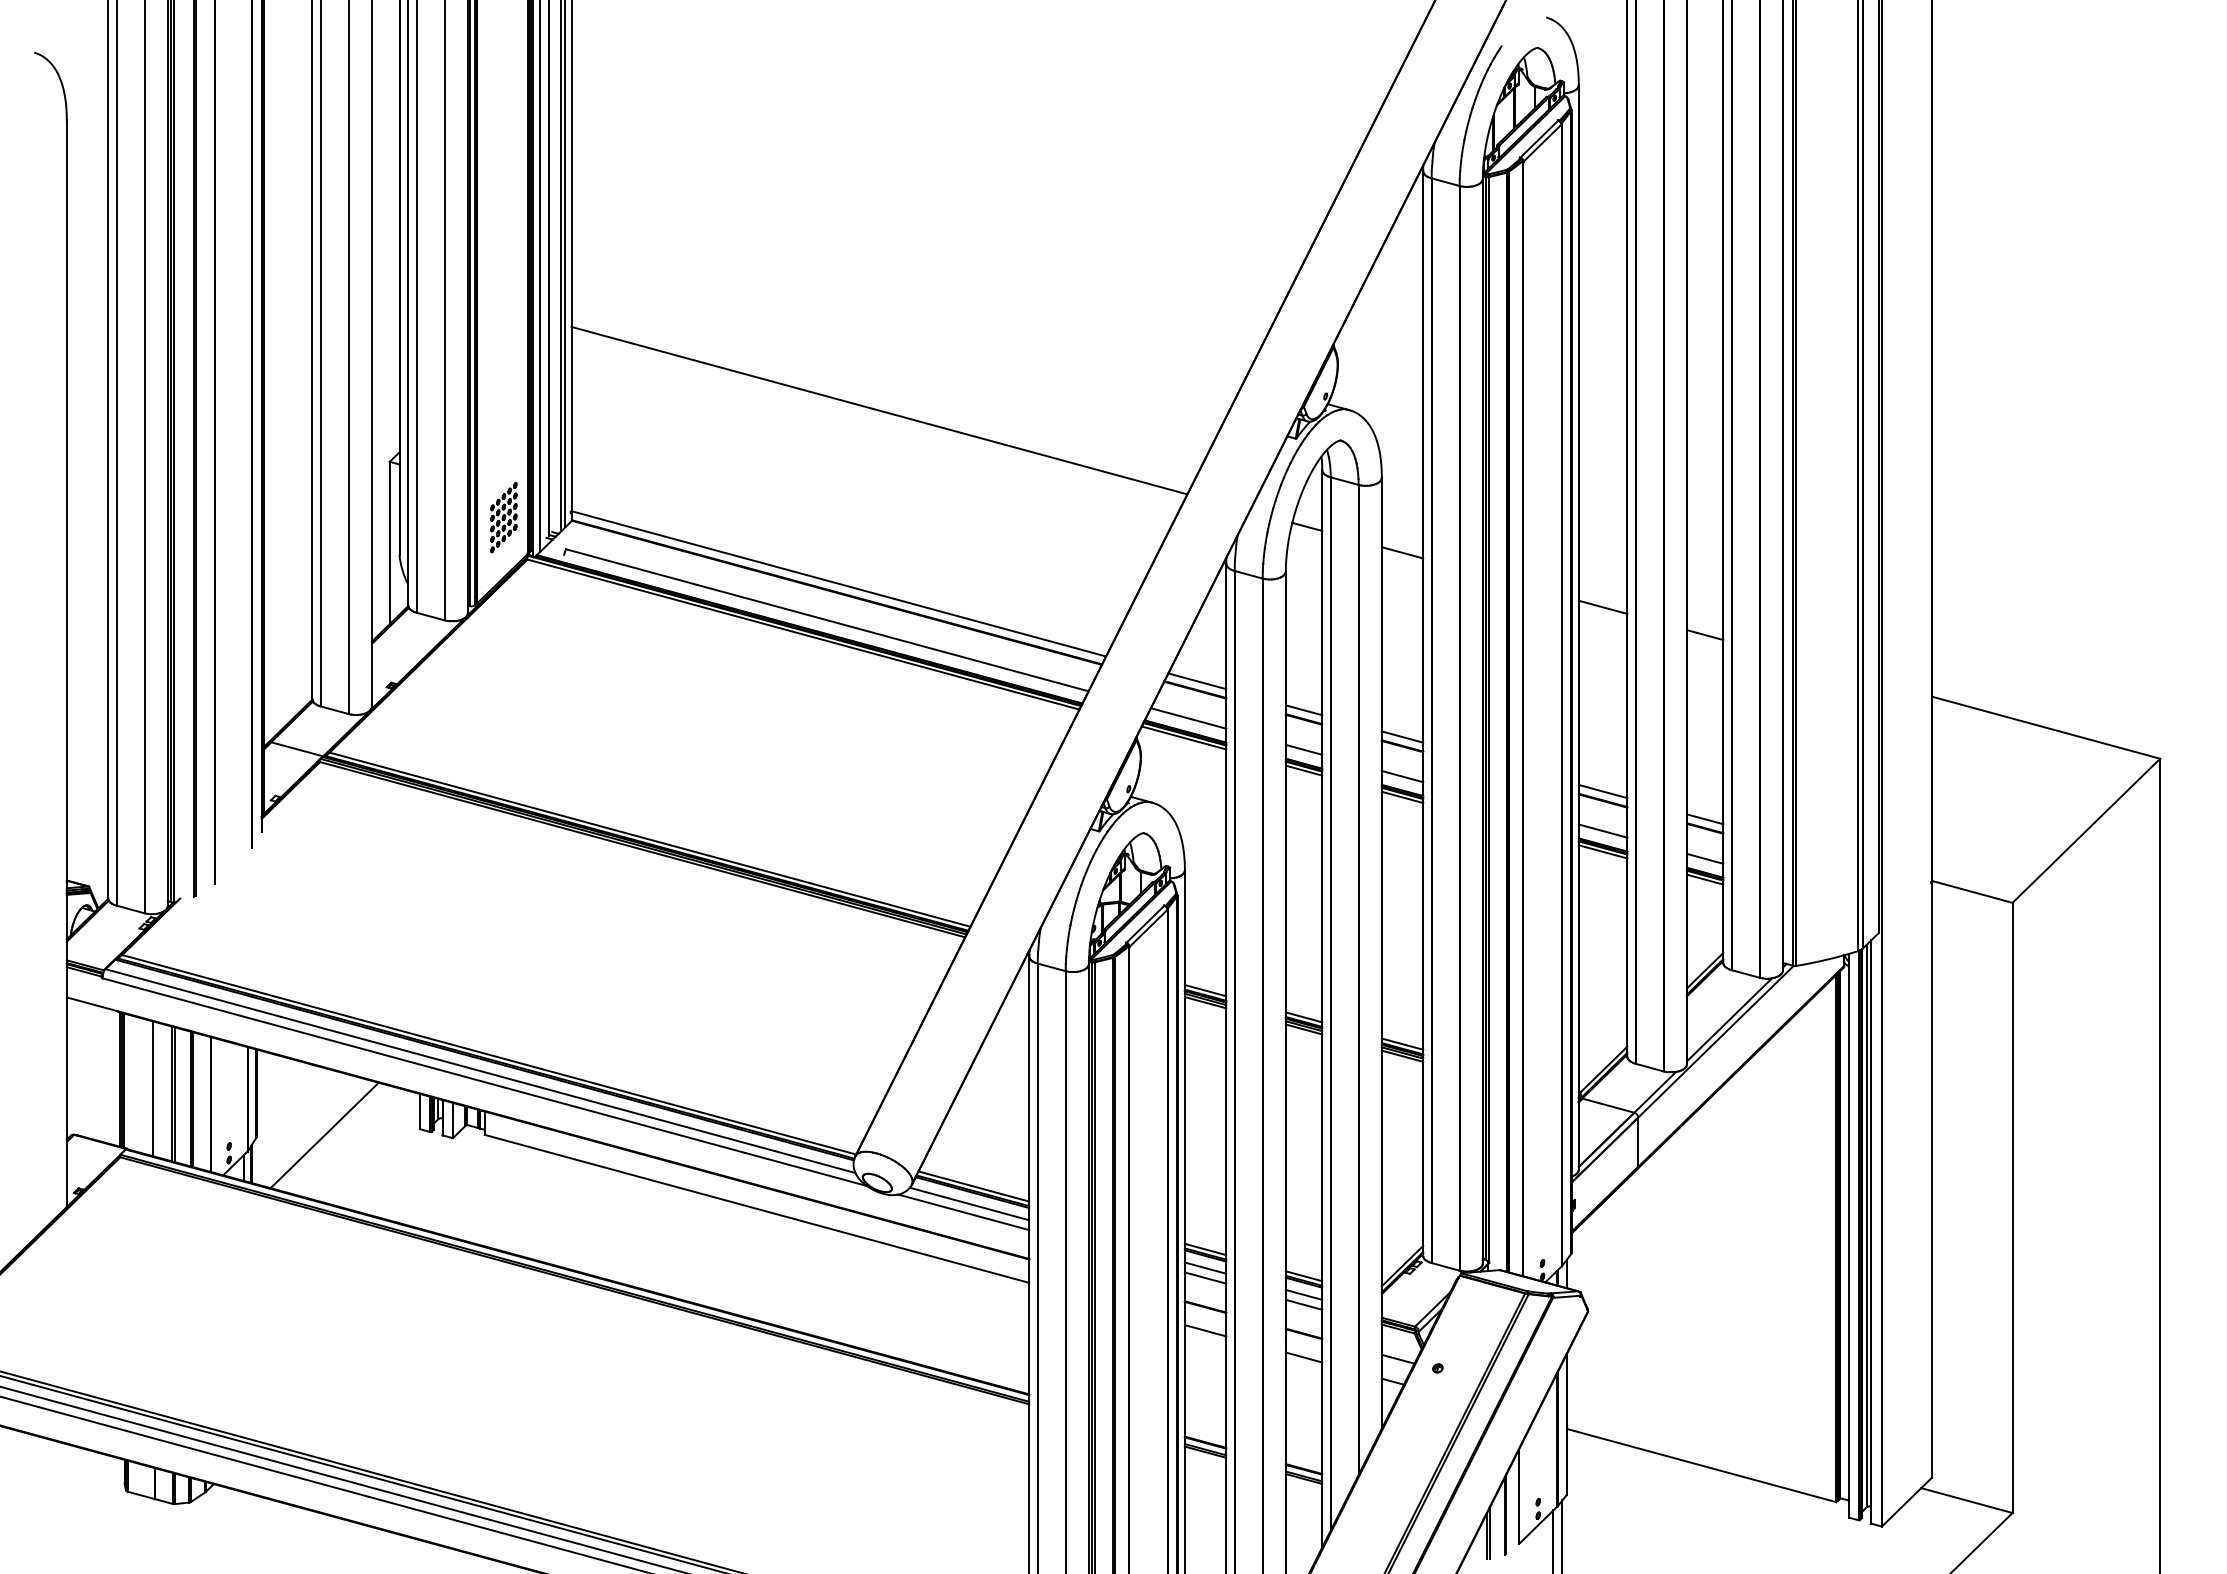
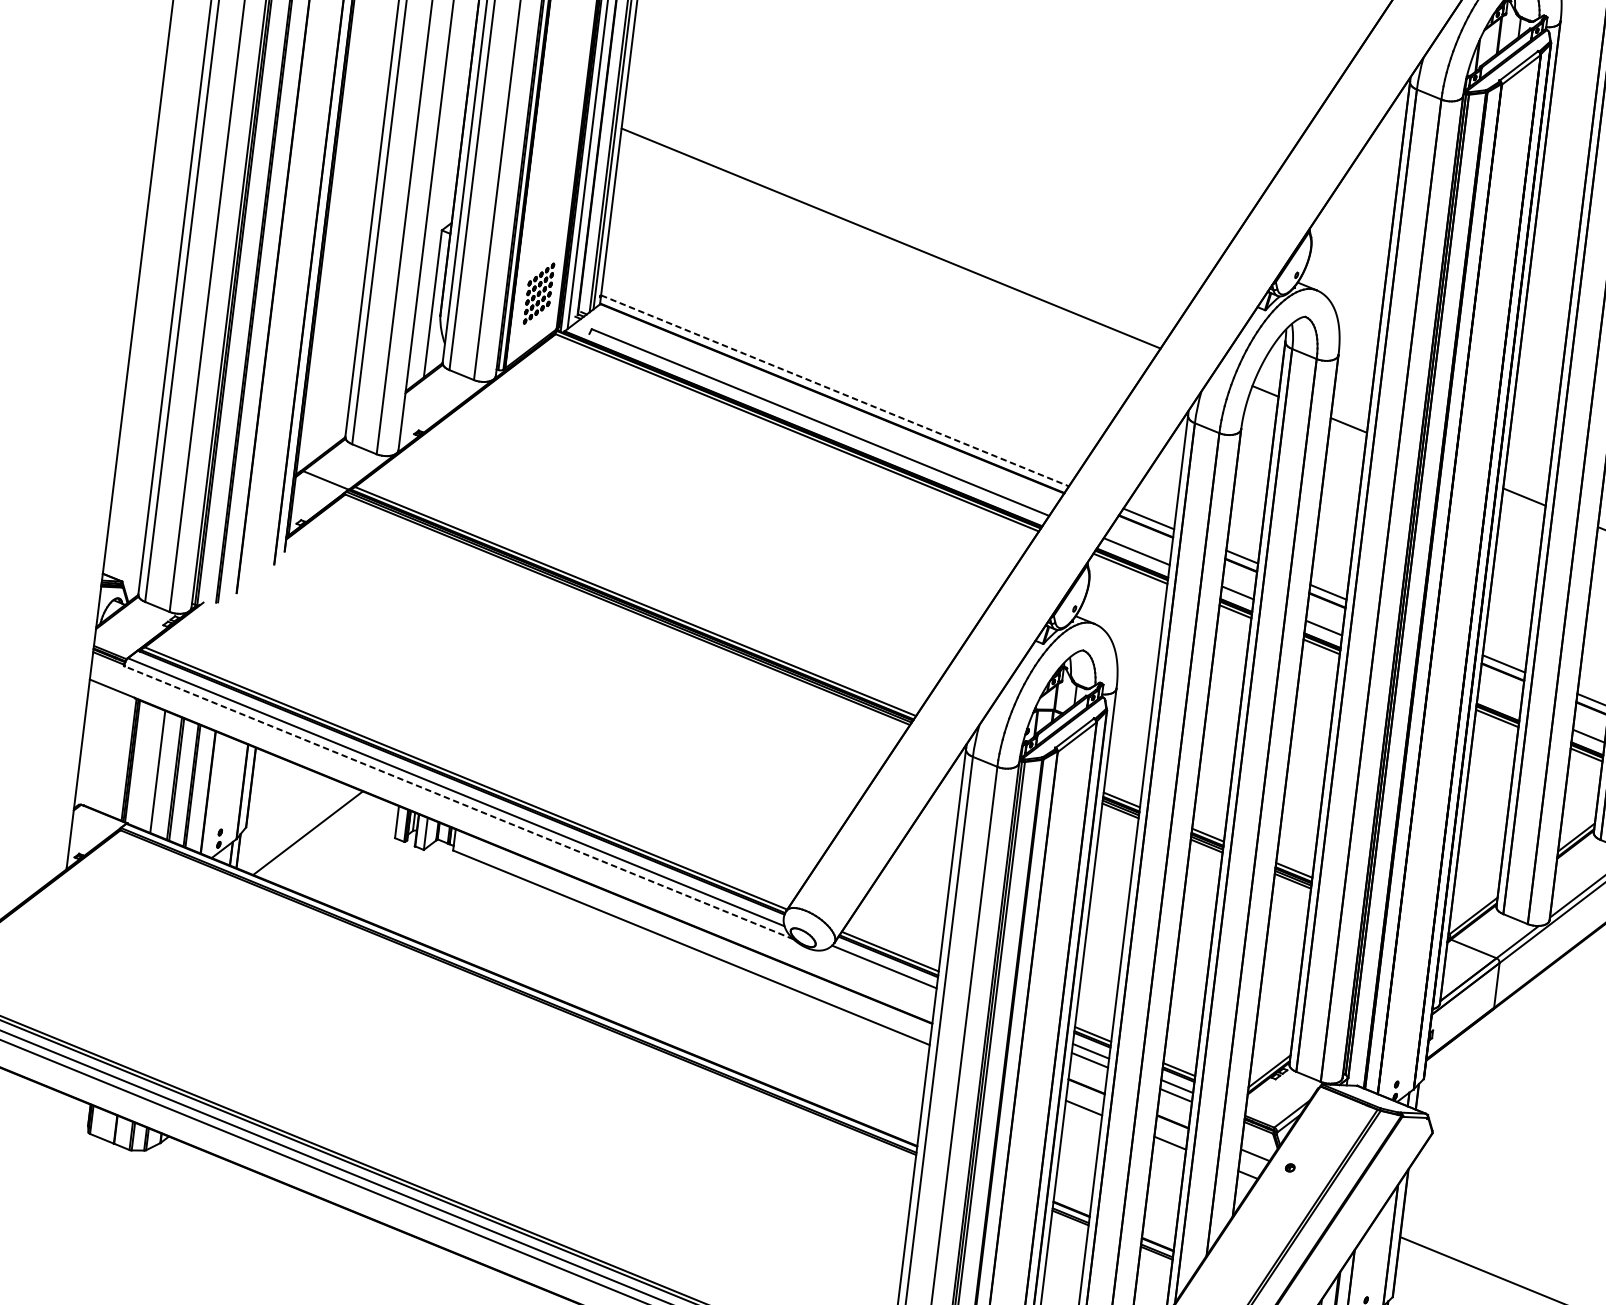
line: (838, 583) -> (834, 390), solid -> dashed
line: (1602, 830) -> (1499, 699), removed
line: (485, 1082) -> (459, 803), solid -> dashed
line: (963, 1212) -> (877, 974), removed

